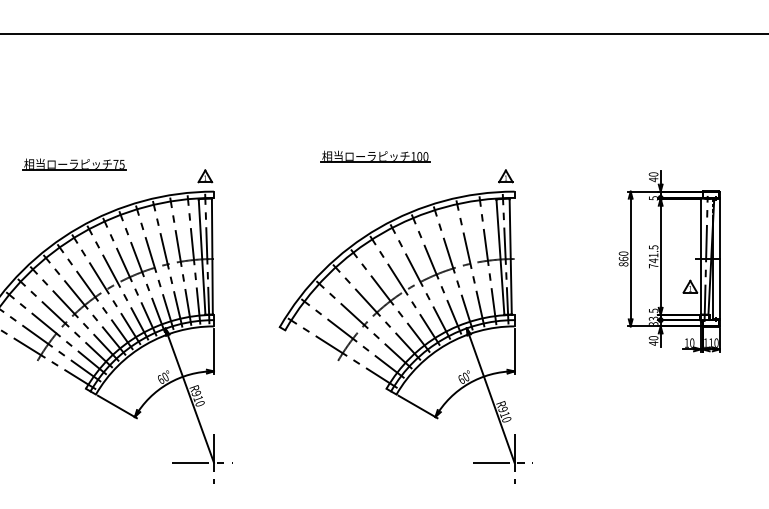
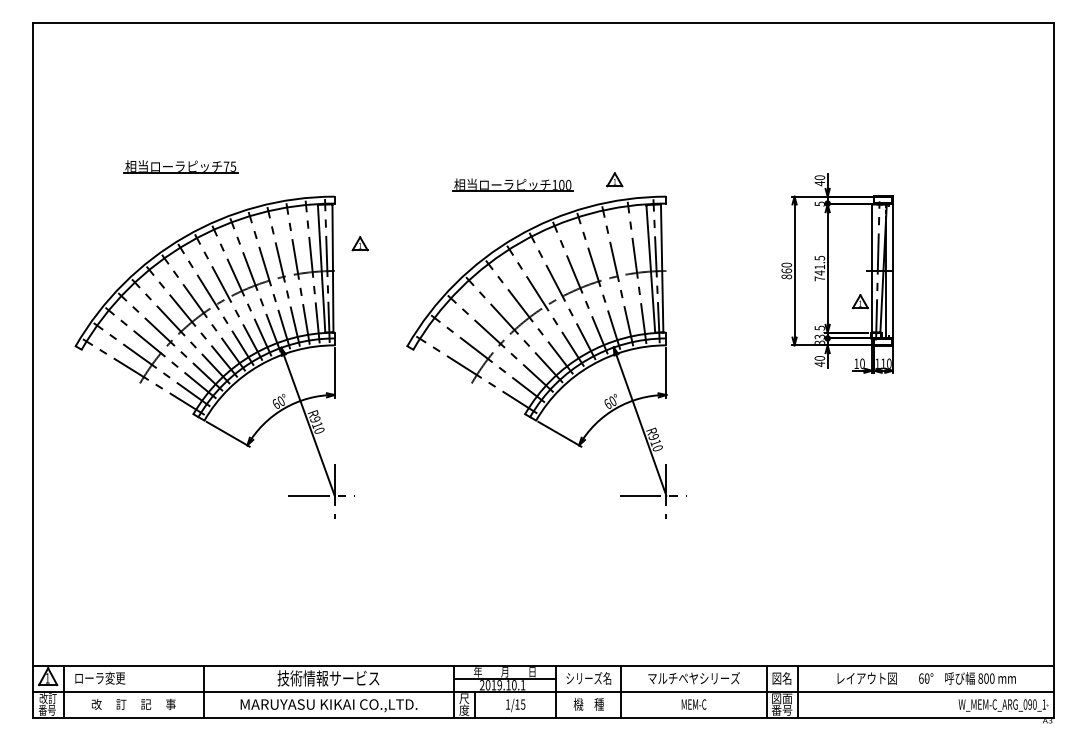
part: (375, 156) -> (512, 184), moved
part: (204, 176) -> (359, 243), moved
part: (505, 176) -> (614, 179), moved

